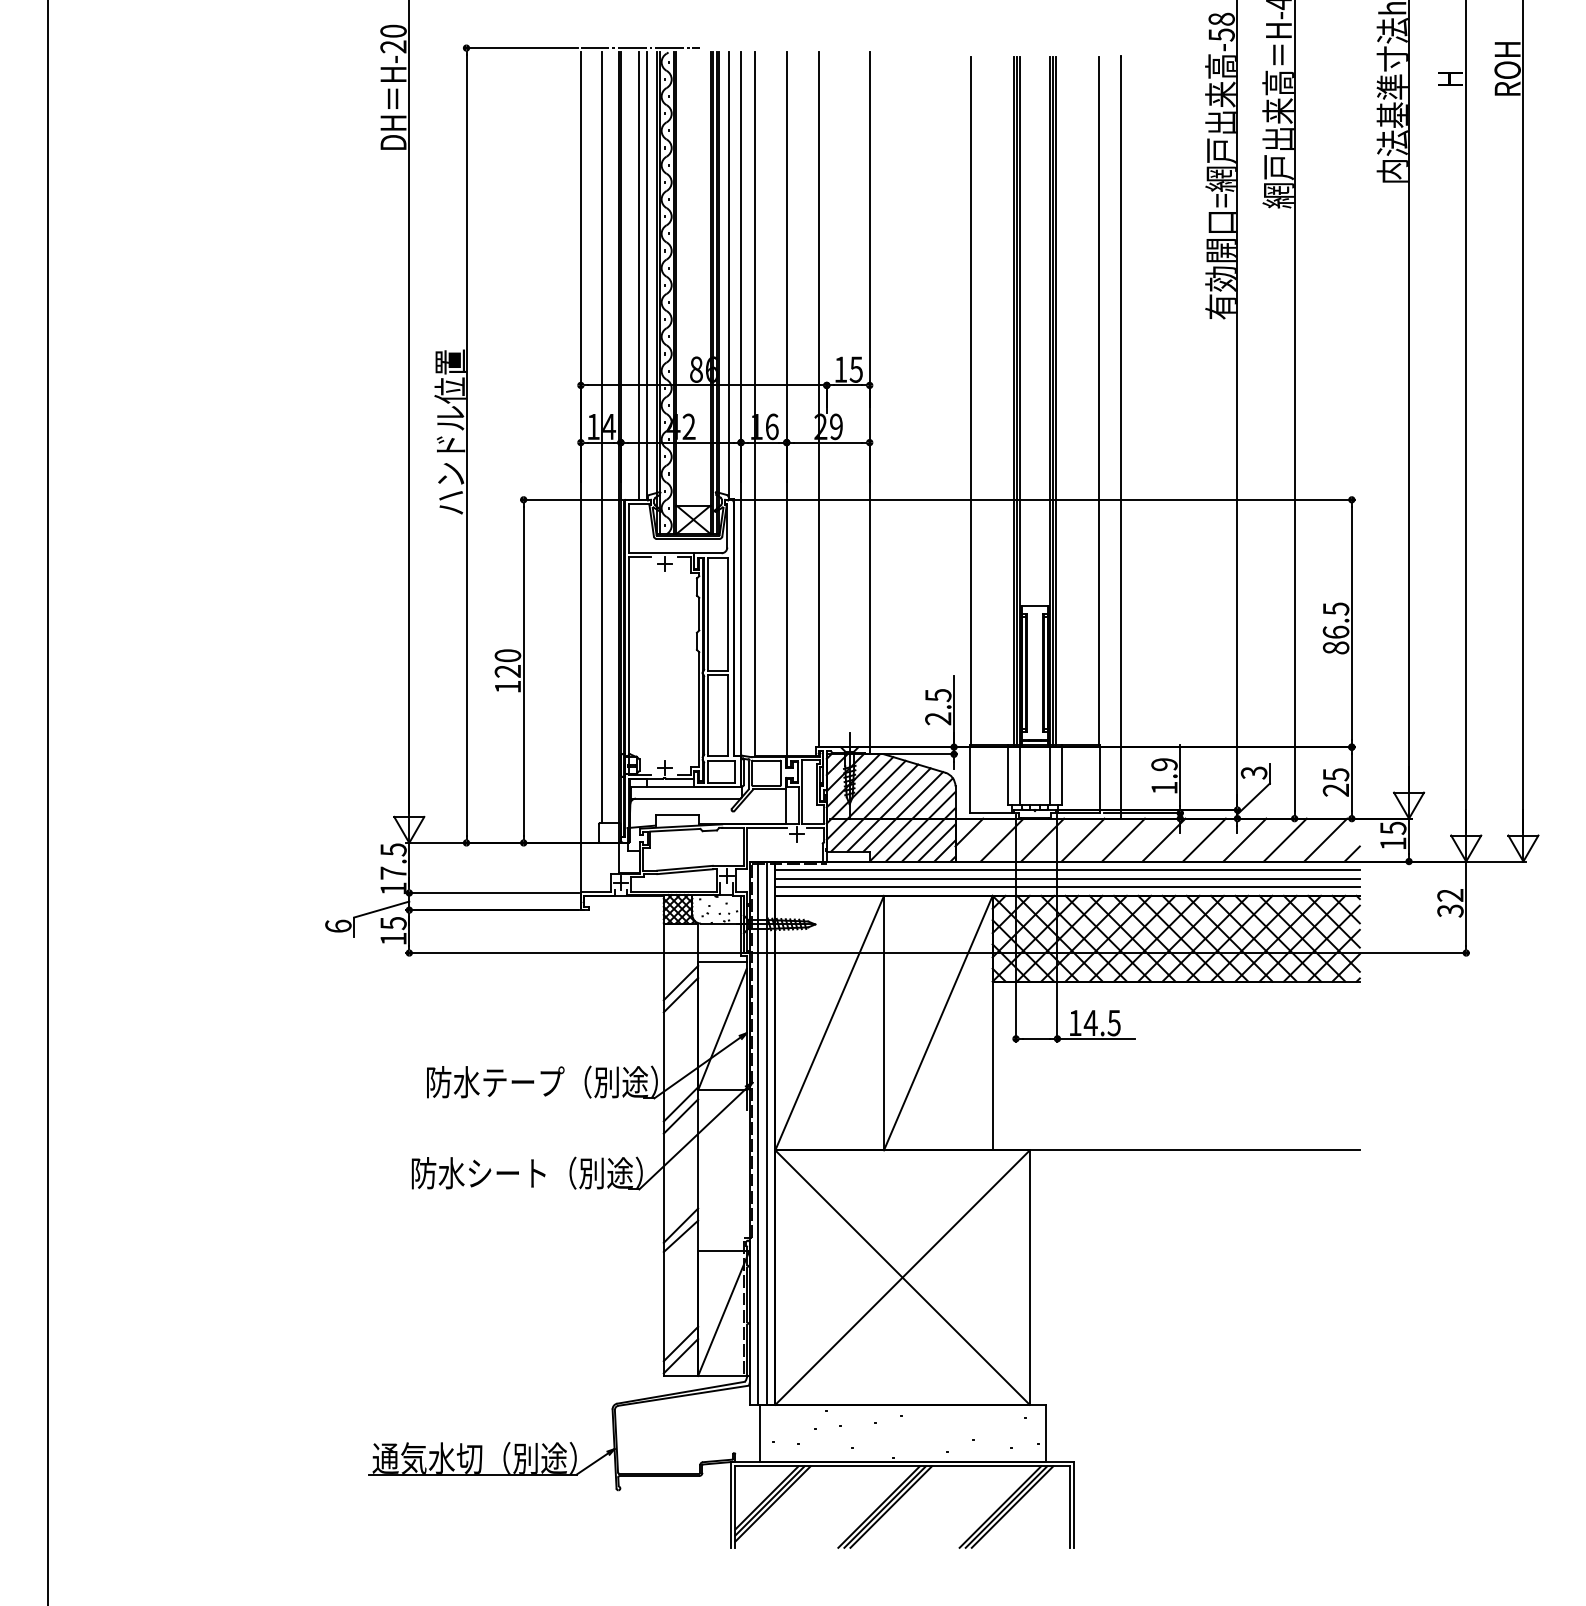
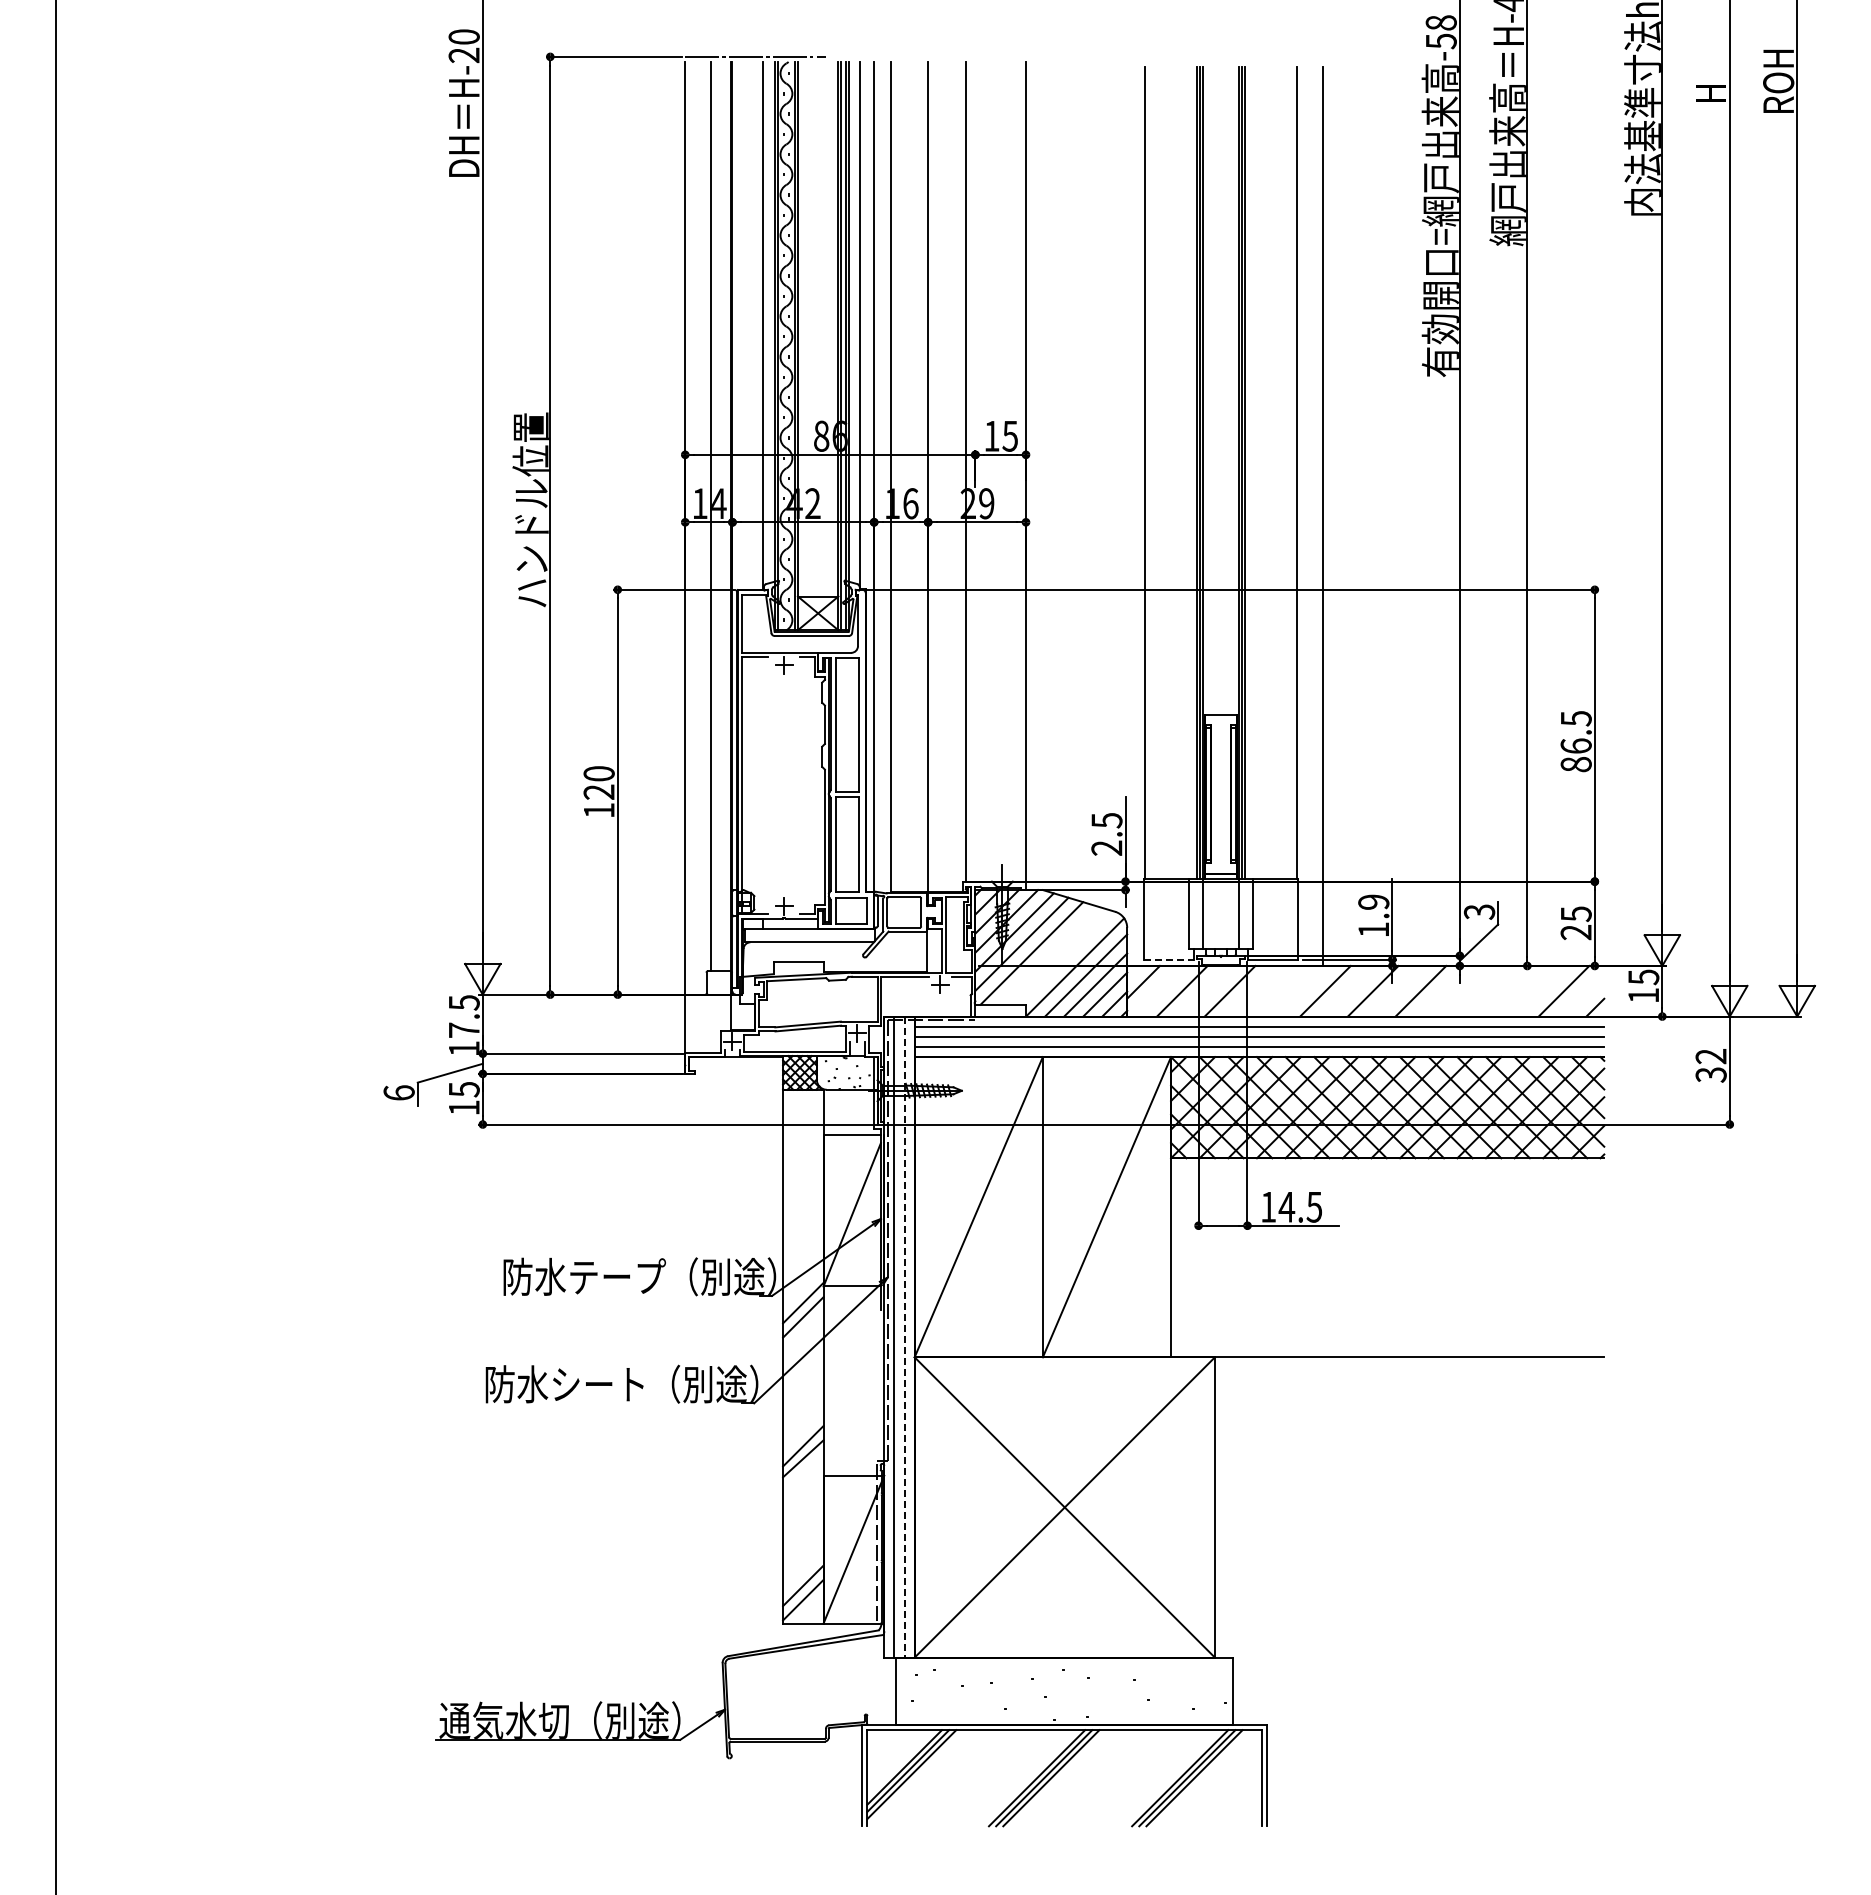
line: (638, 275) -> (753, 325), removed
line: (888, 809) -> (1048, 955), removed
line: (903, 811) -> (1065, 957), removed
line: (991, 813) -> (1169, 959), solid -> dashed
line: (1082, 839) -> (1277, 990), removed
line: (1244, 839) -> (1468, 990), removed
line: (1285, 839) -> (1516, 990), removed
line: (681, 982) -> (803, 1159), removed
line: (681, 995) -> (803, 1174), removed
line: (766, 1133) -> (904, 1337), solid -> dashed

